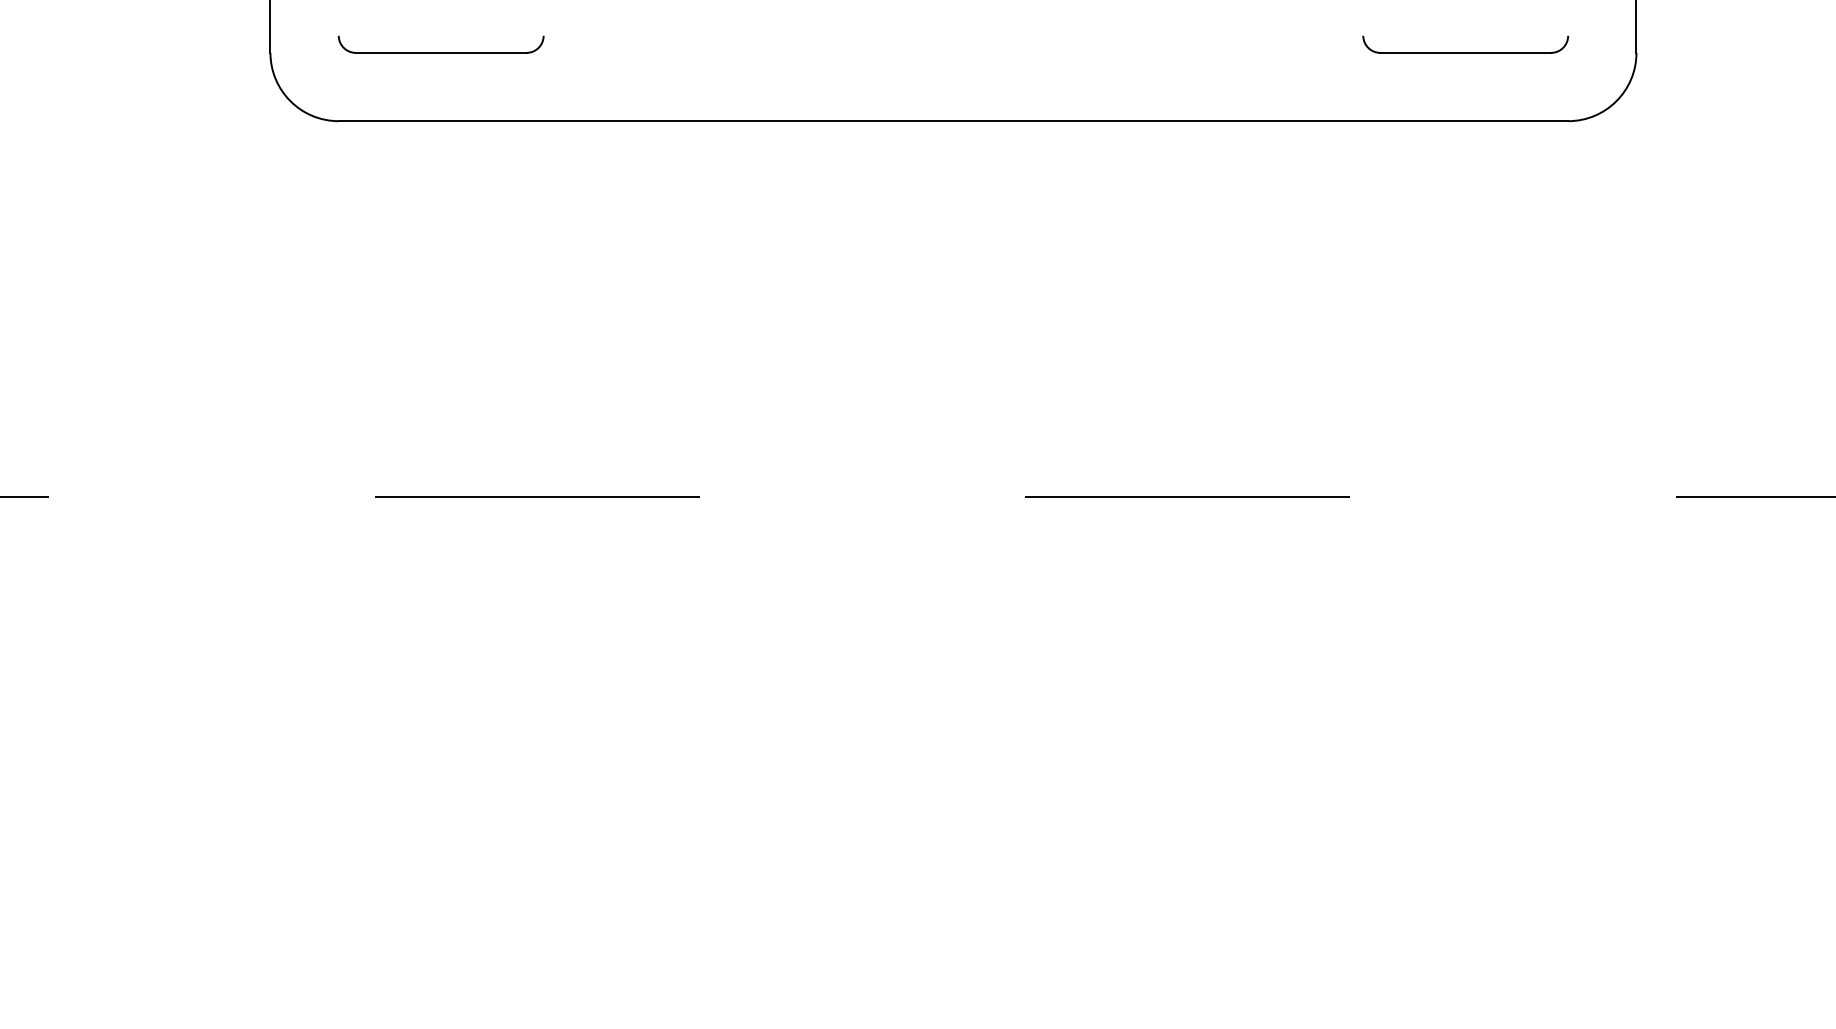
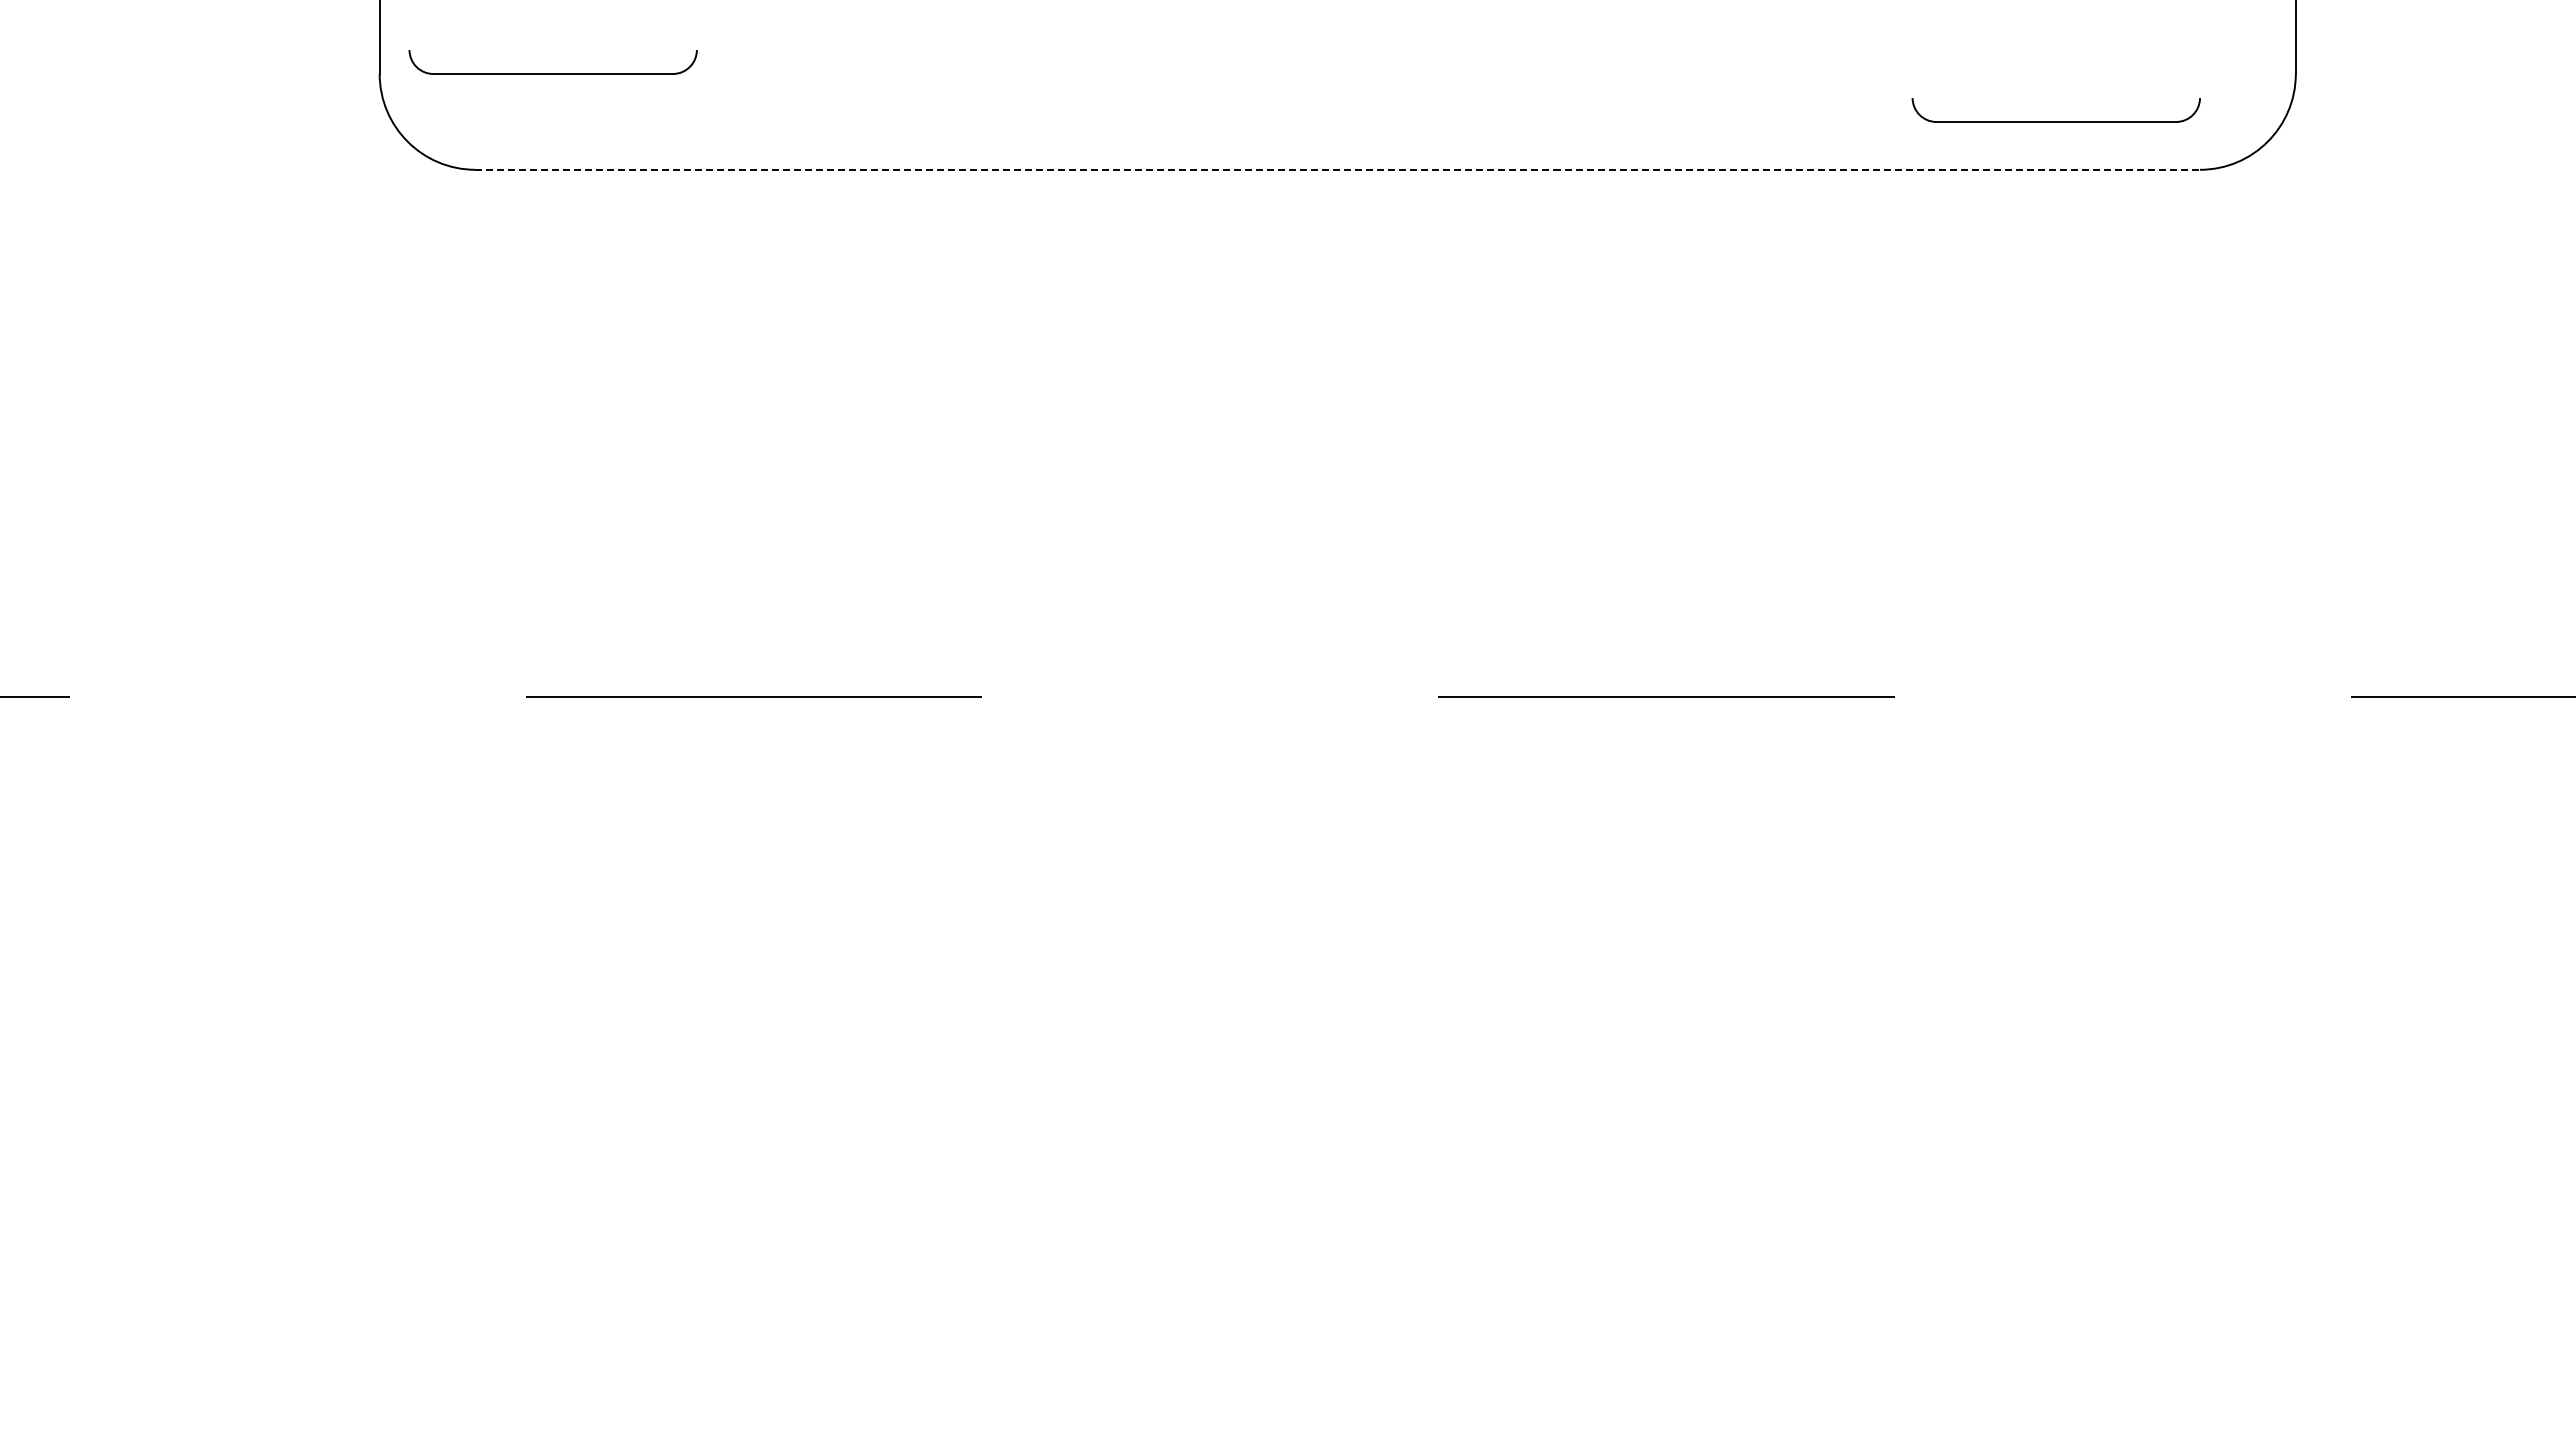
part: (440, 52) -> (552, 73), moved
part: (1465, 52) -> (2055, 121), moved
line: (954, 120) -> (1338, 169), solid -> dashed

